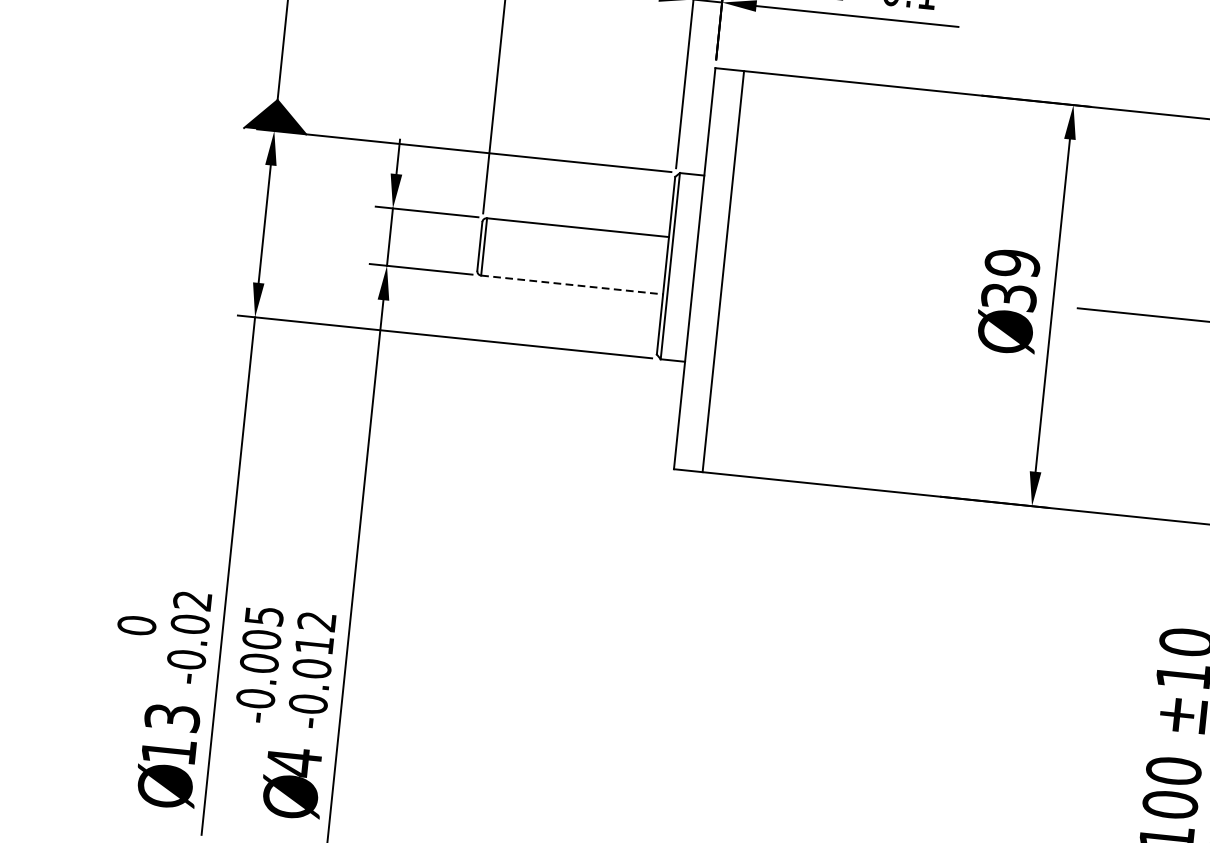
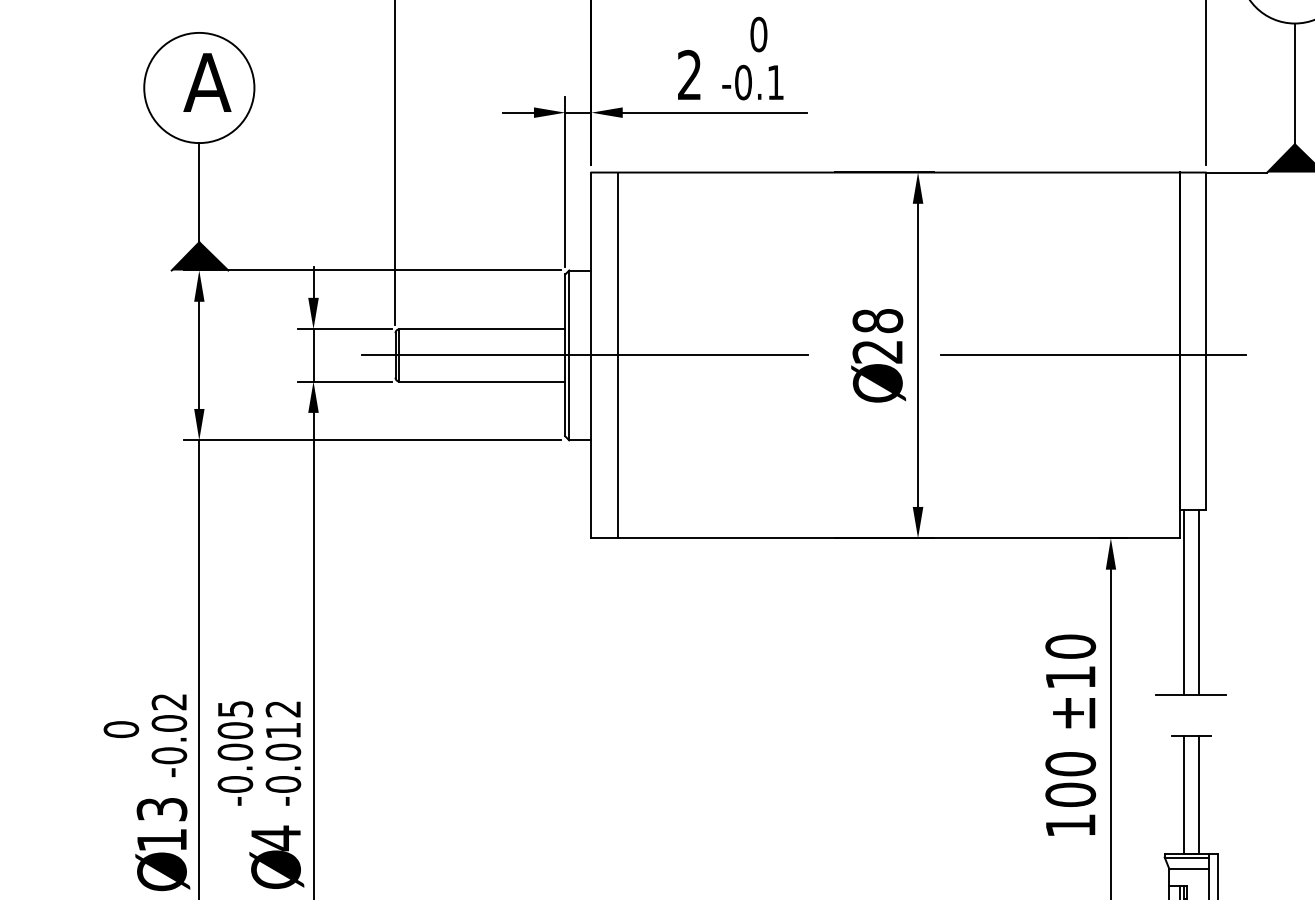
line: (687, 267) -> (584, 355), added
text: (1010, 280) -> (877, 336), 39 -> 28
line: (572, 284) -> (482, 381), dashed -> solid

